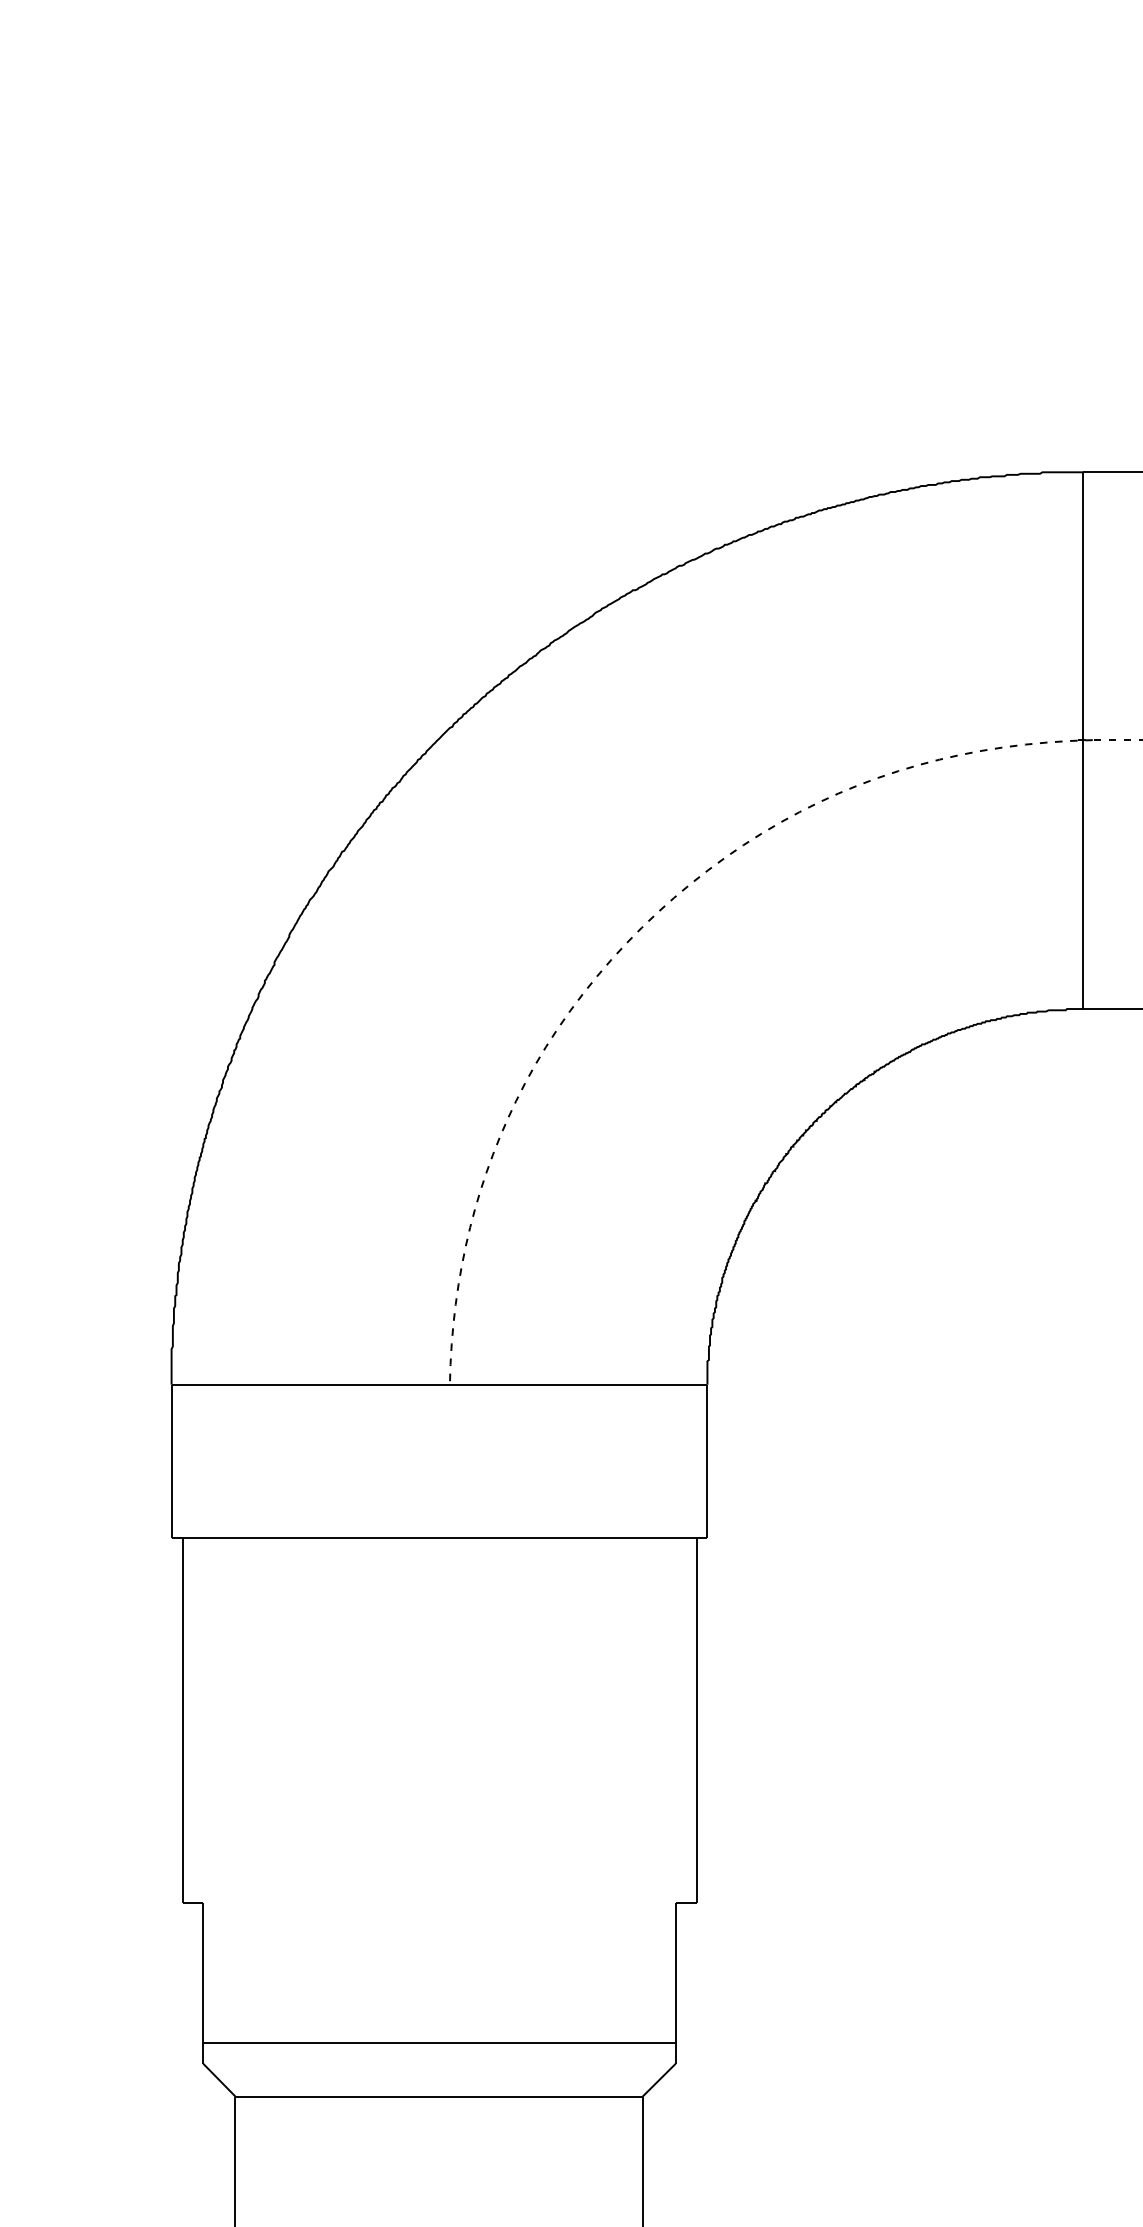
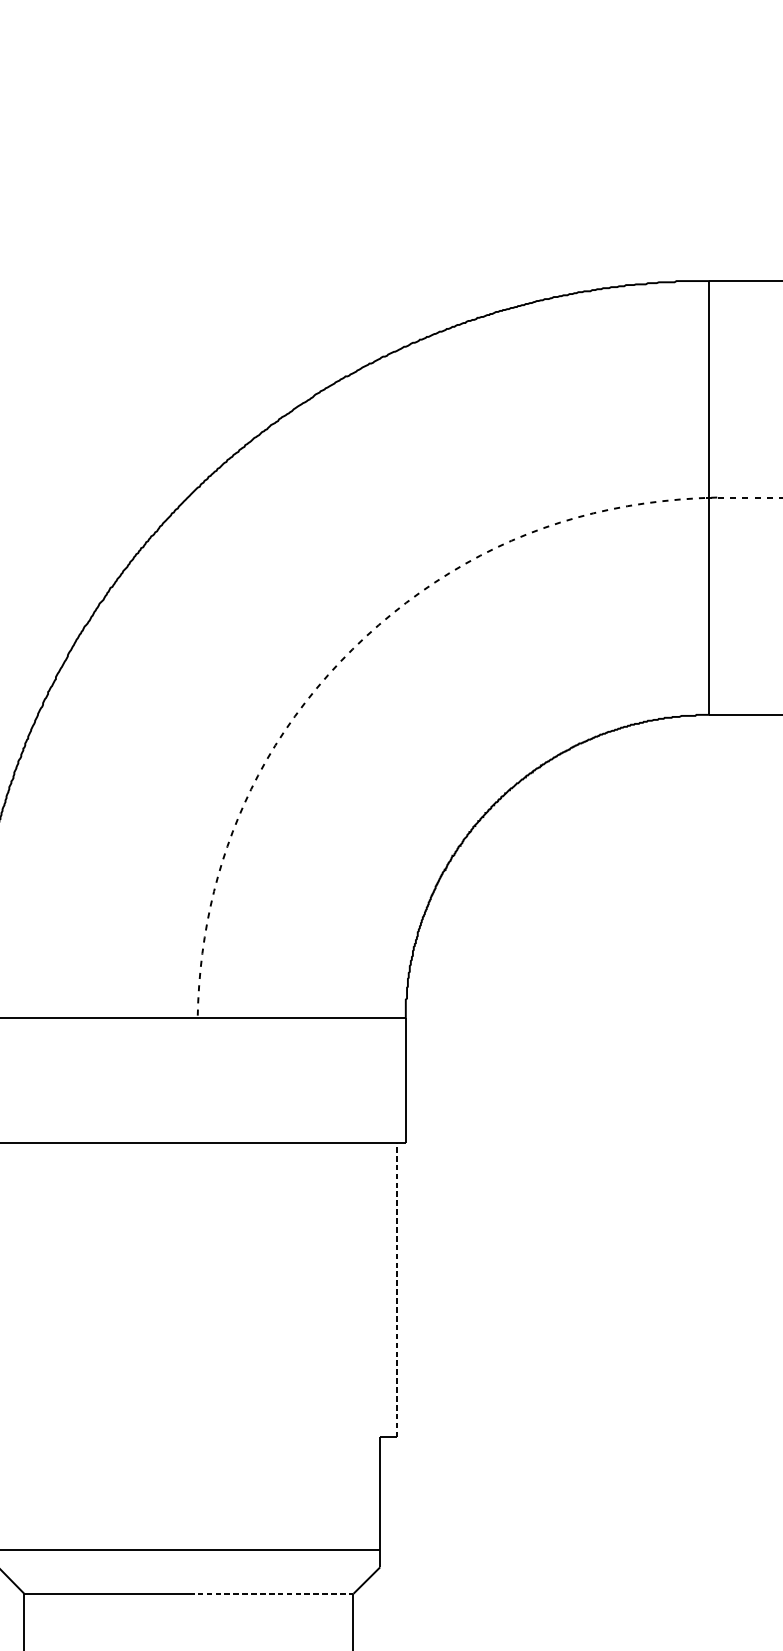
line: (696, 1719) -> (396, 1289), solid -> dashed
line: (540, 2096) -> (270, 1593), solid -> dashed

